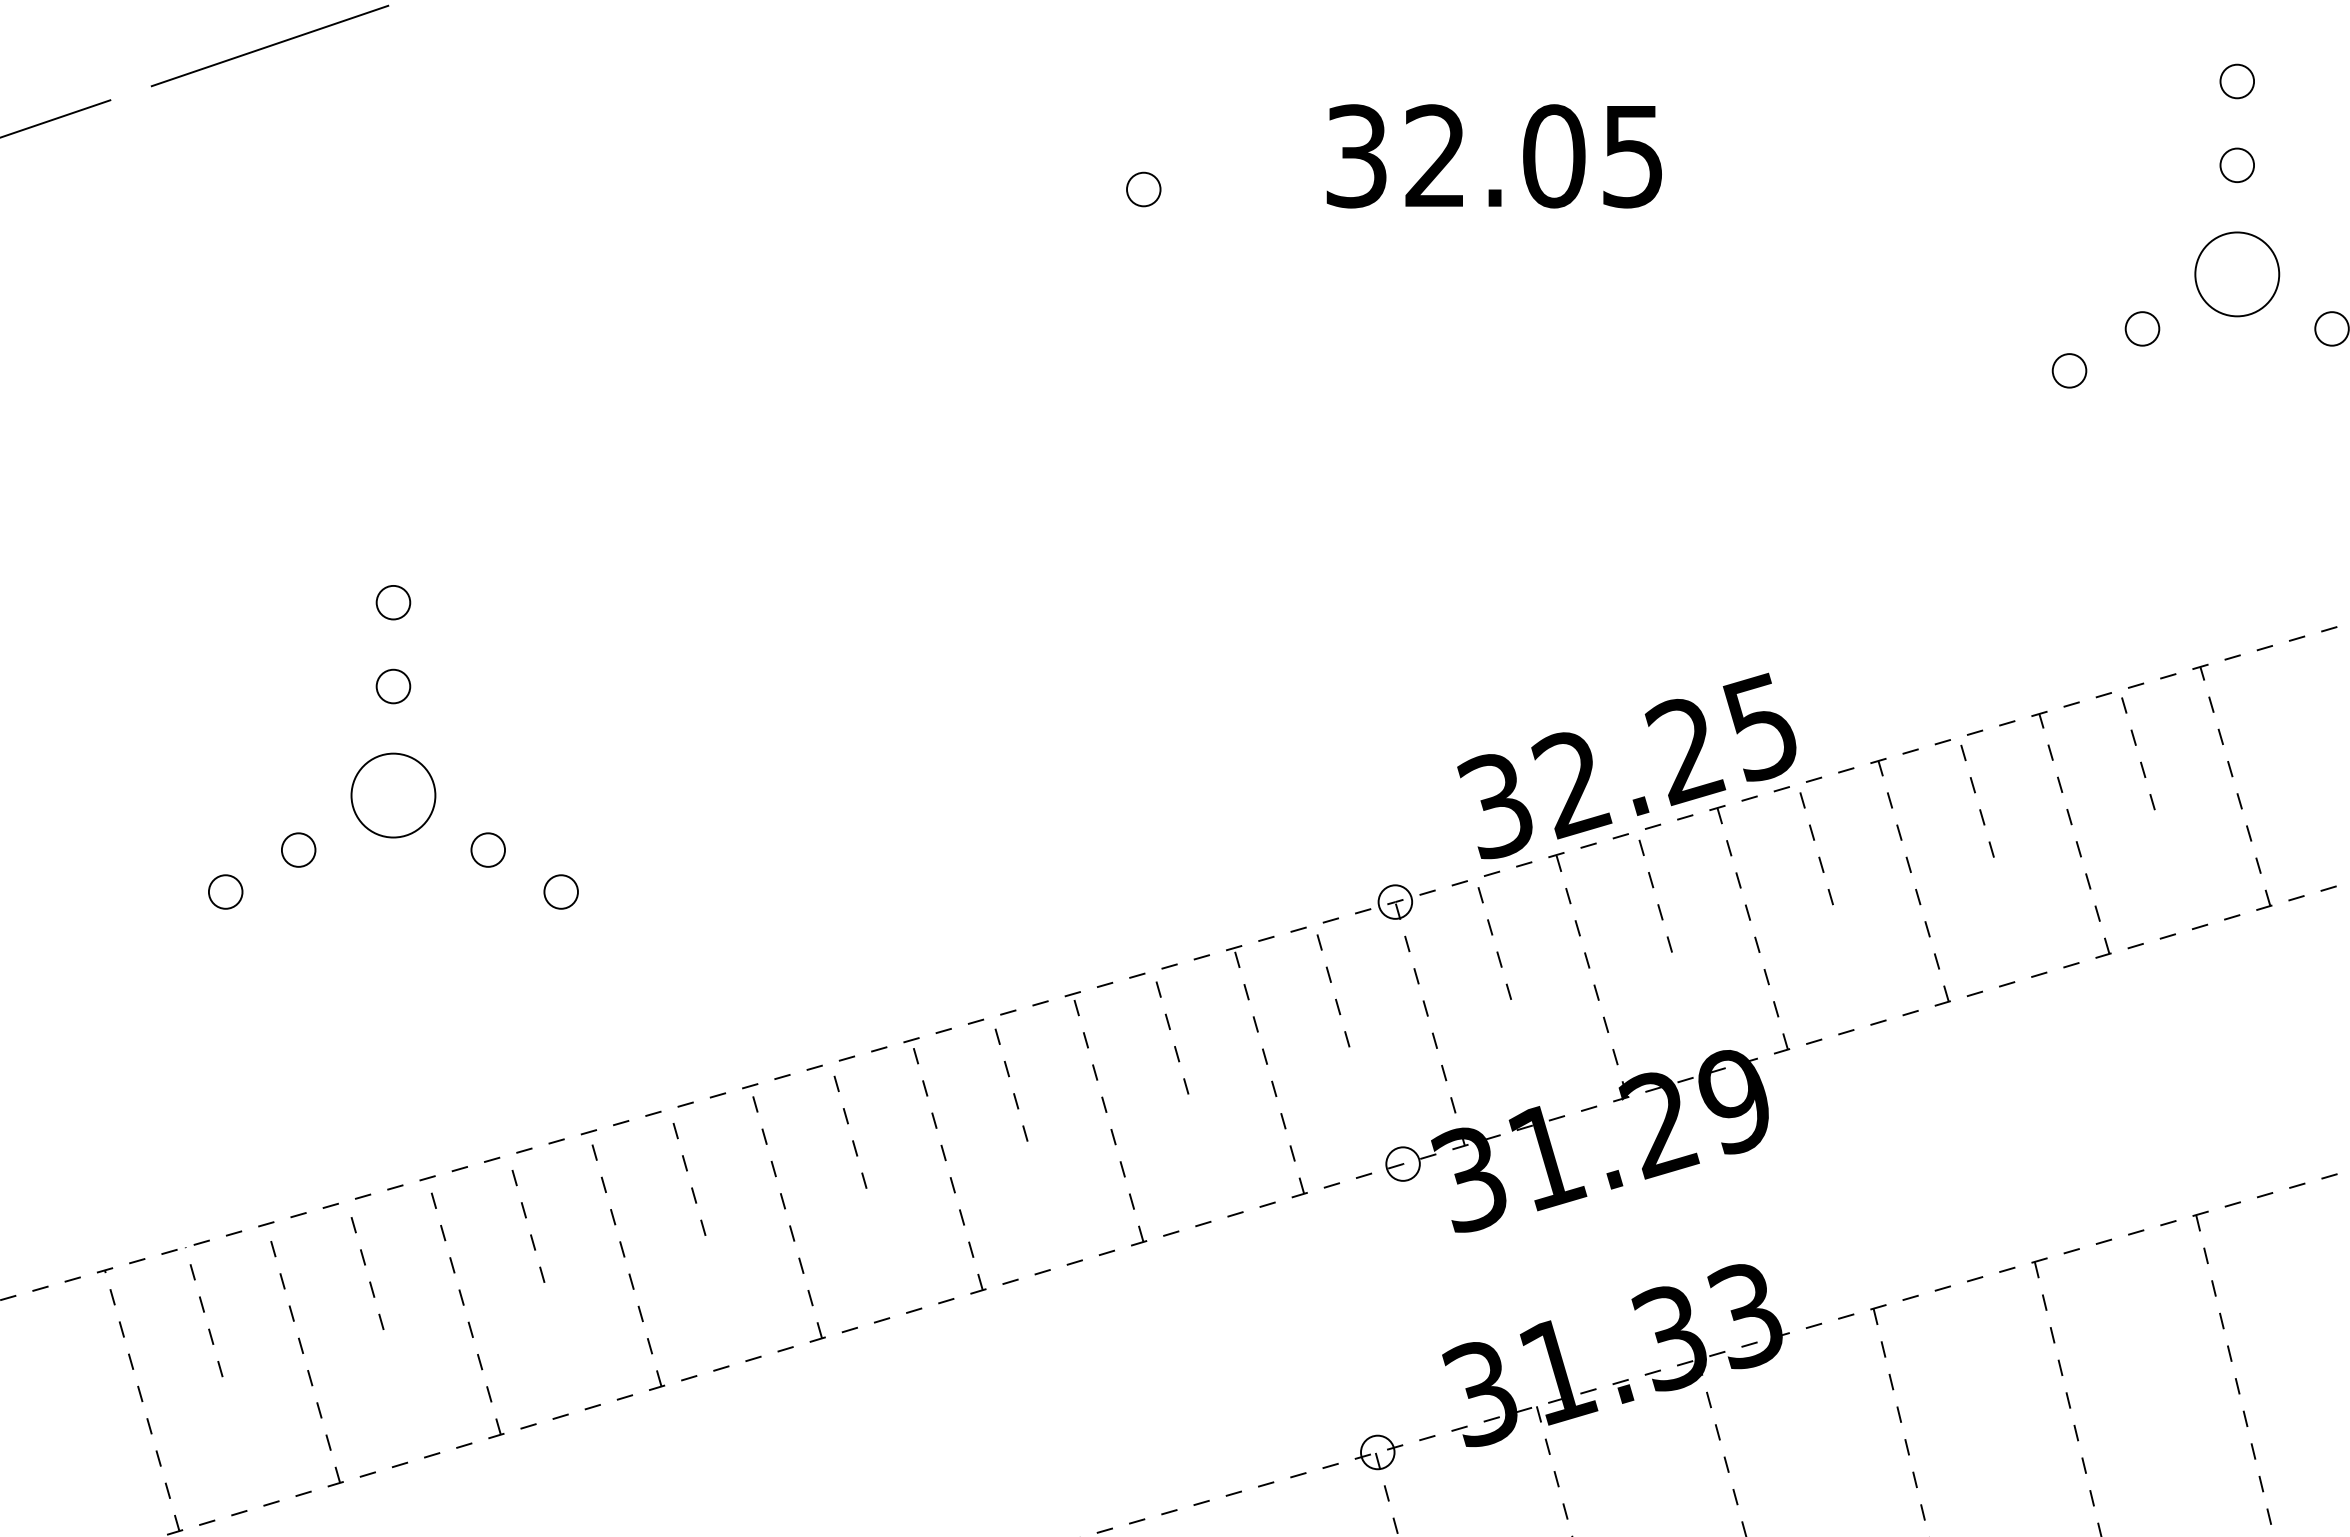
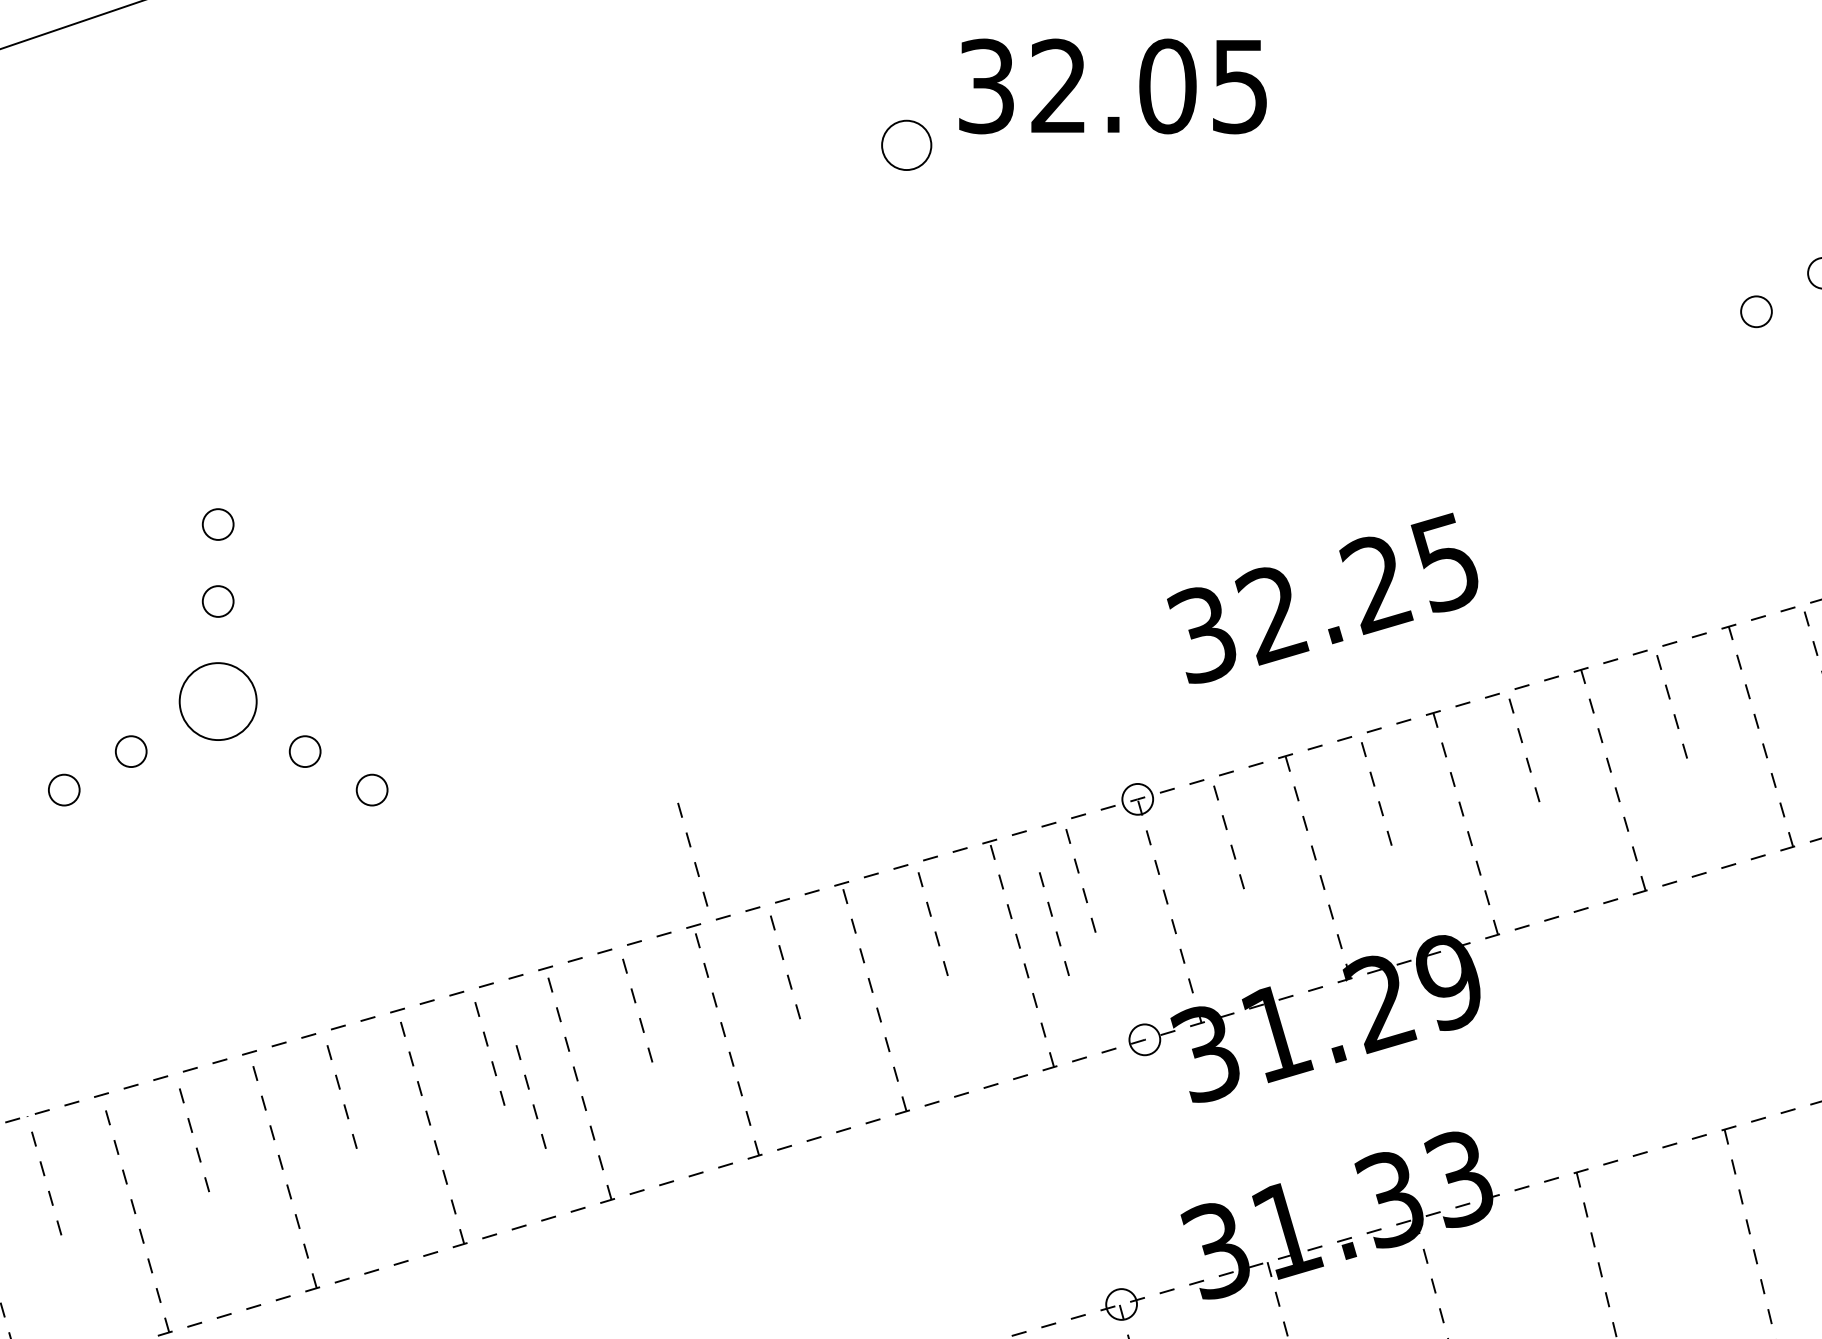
text: (1493, 156) -> (1112, 86), moved
part: (1143, 189) -> (906, 145), size x1.6
text: (1626, 765) -> (1322, 597), moved
line: (908, 954) -> (690, 847), added
line: (1302, 1029) -> (1052, 916), added
line: (732, 1218) -> (529, 1089), added

